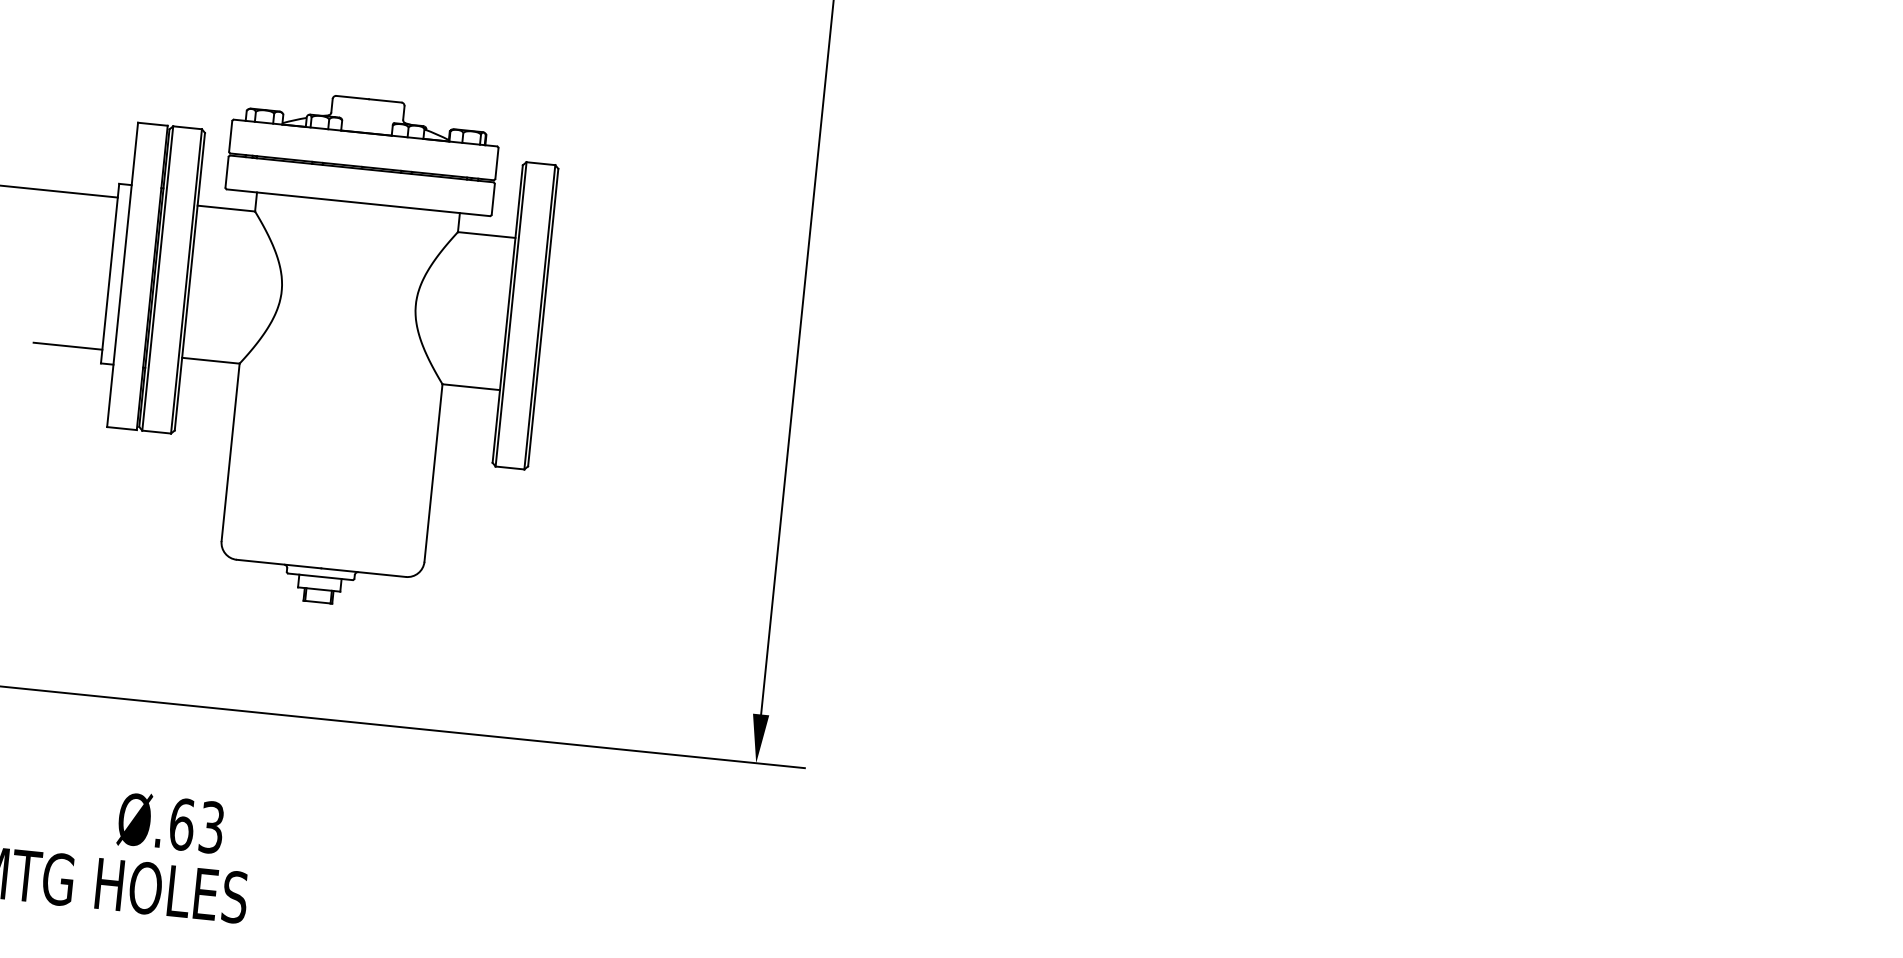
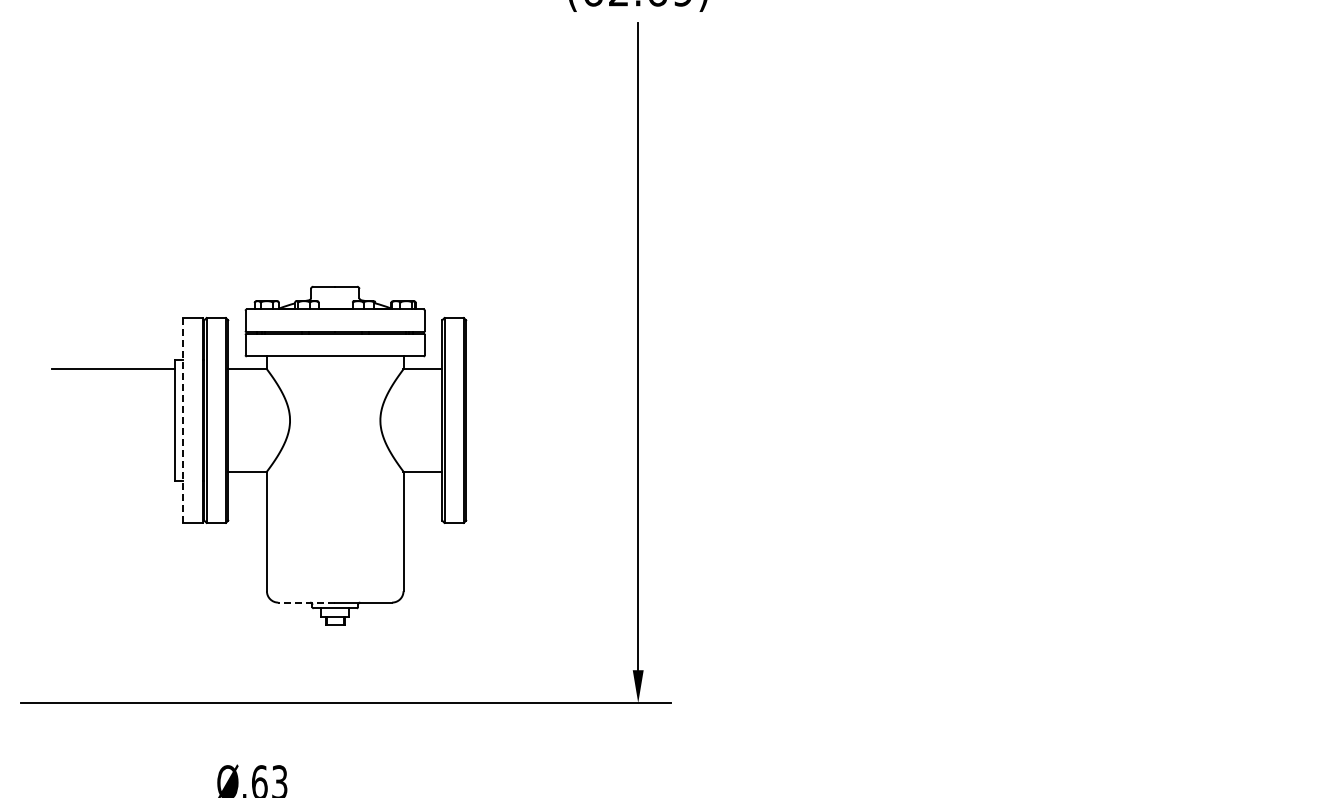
line: (122, 273) -> (182, 419), solid -> dashed
line: (68, 345) -> (151, 471), removed
line: (278, 563) -> (306, 602), solid -> dashed

